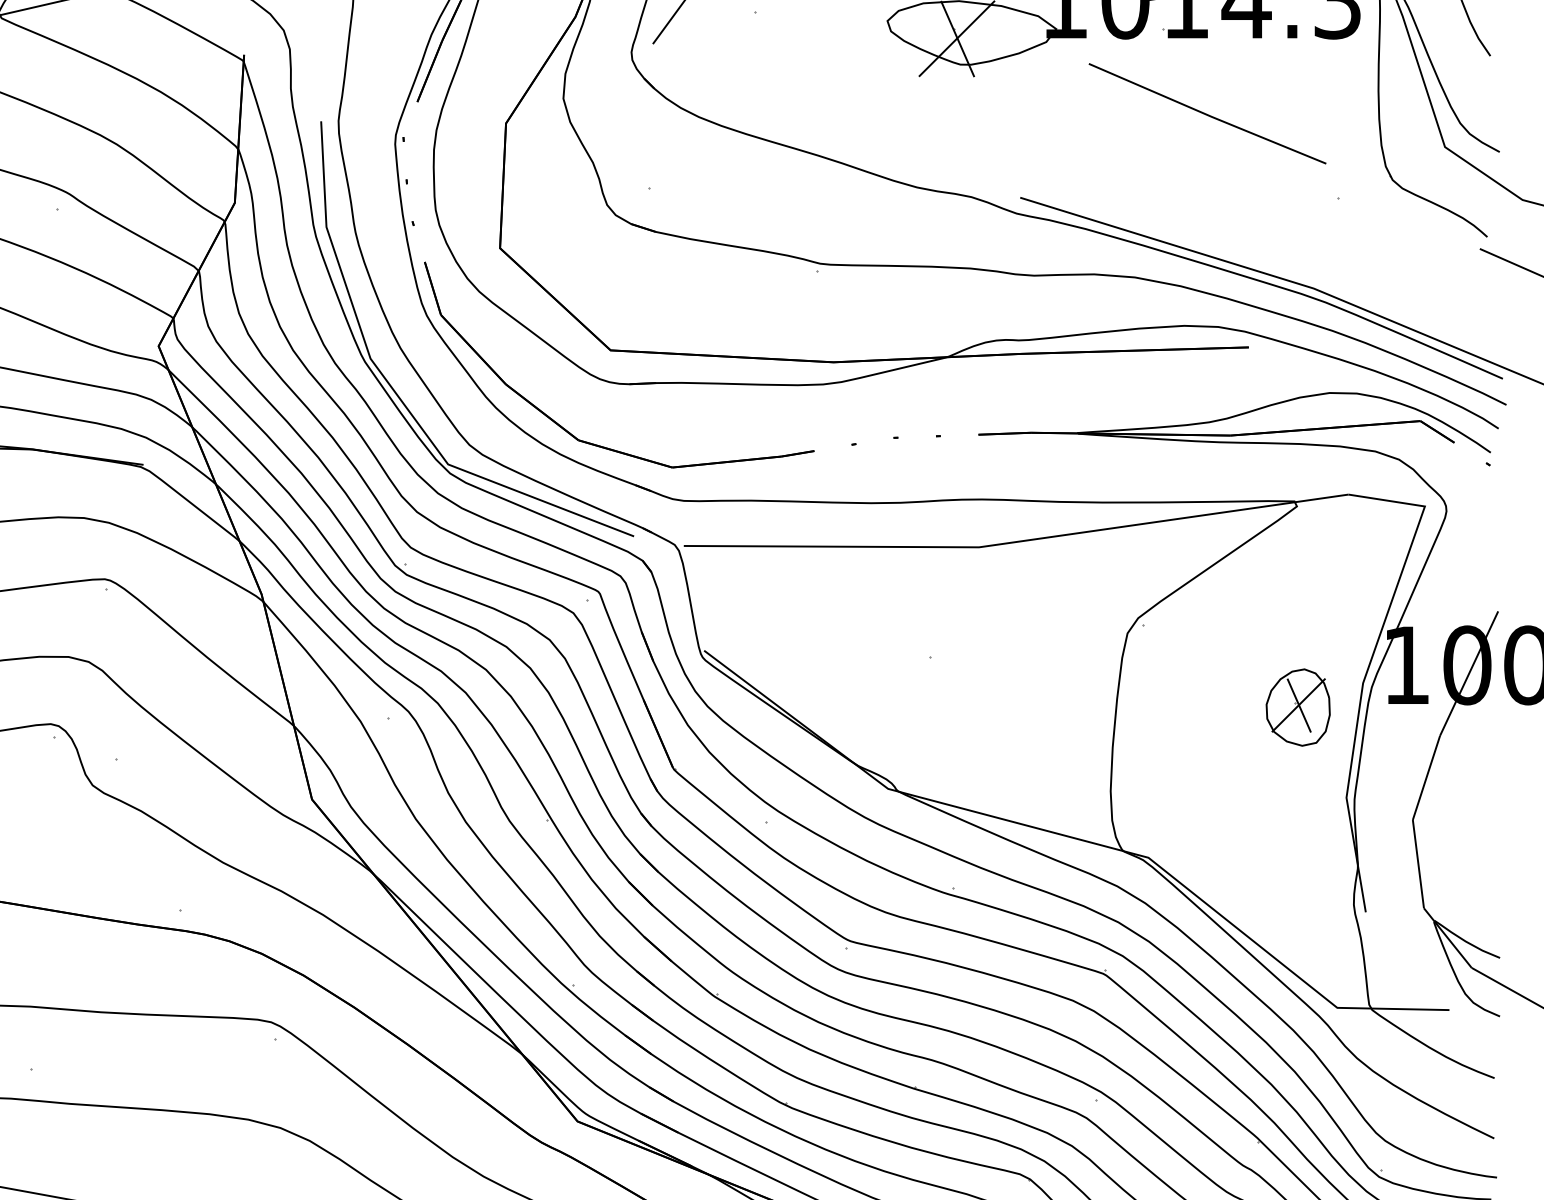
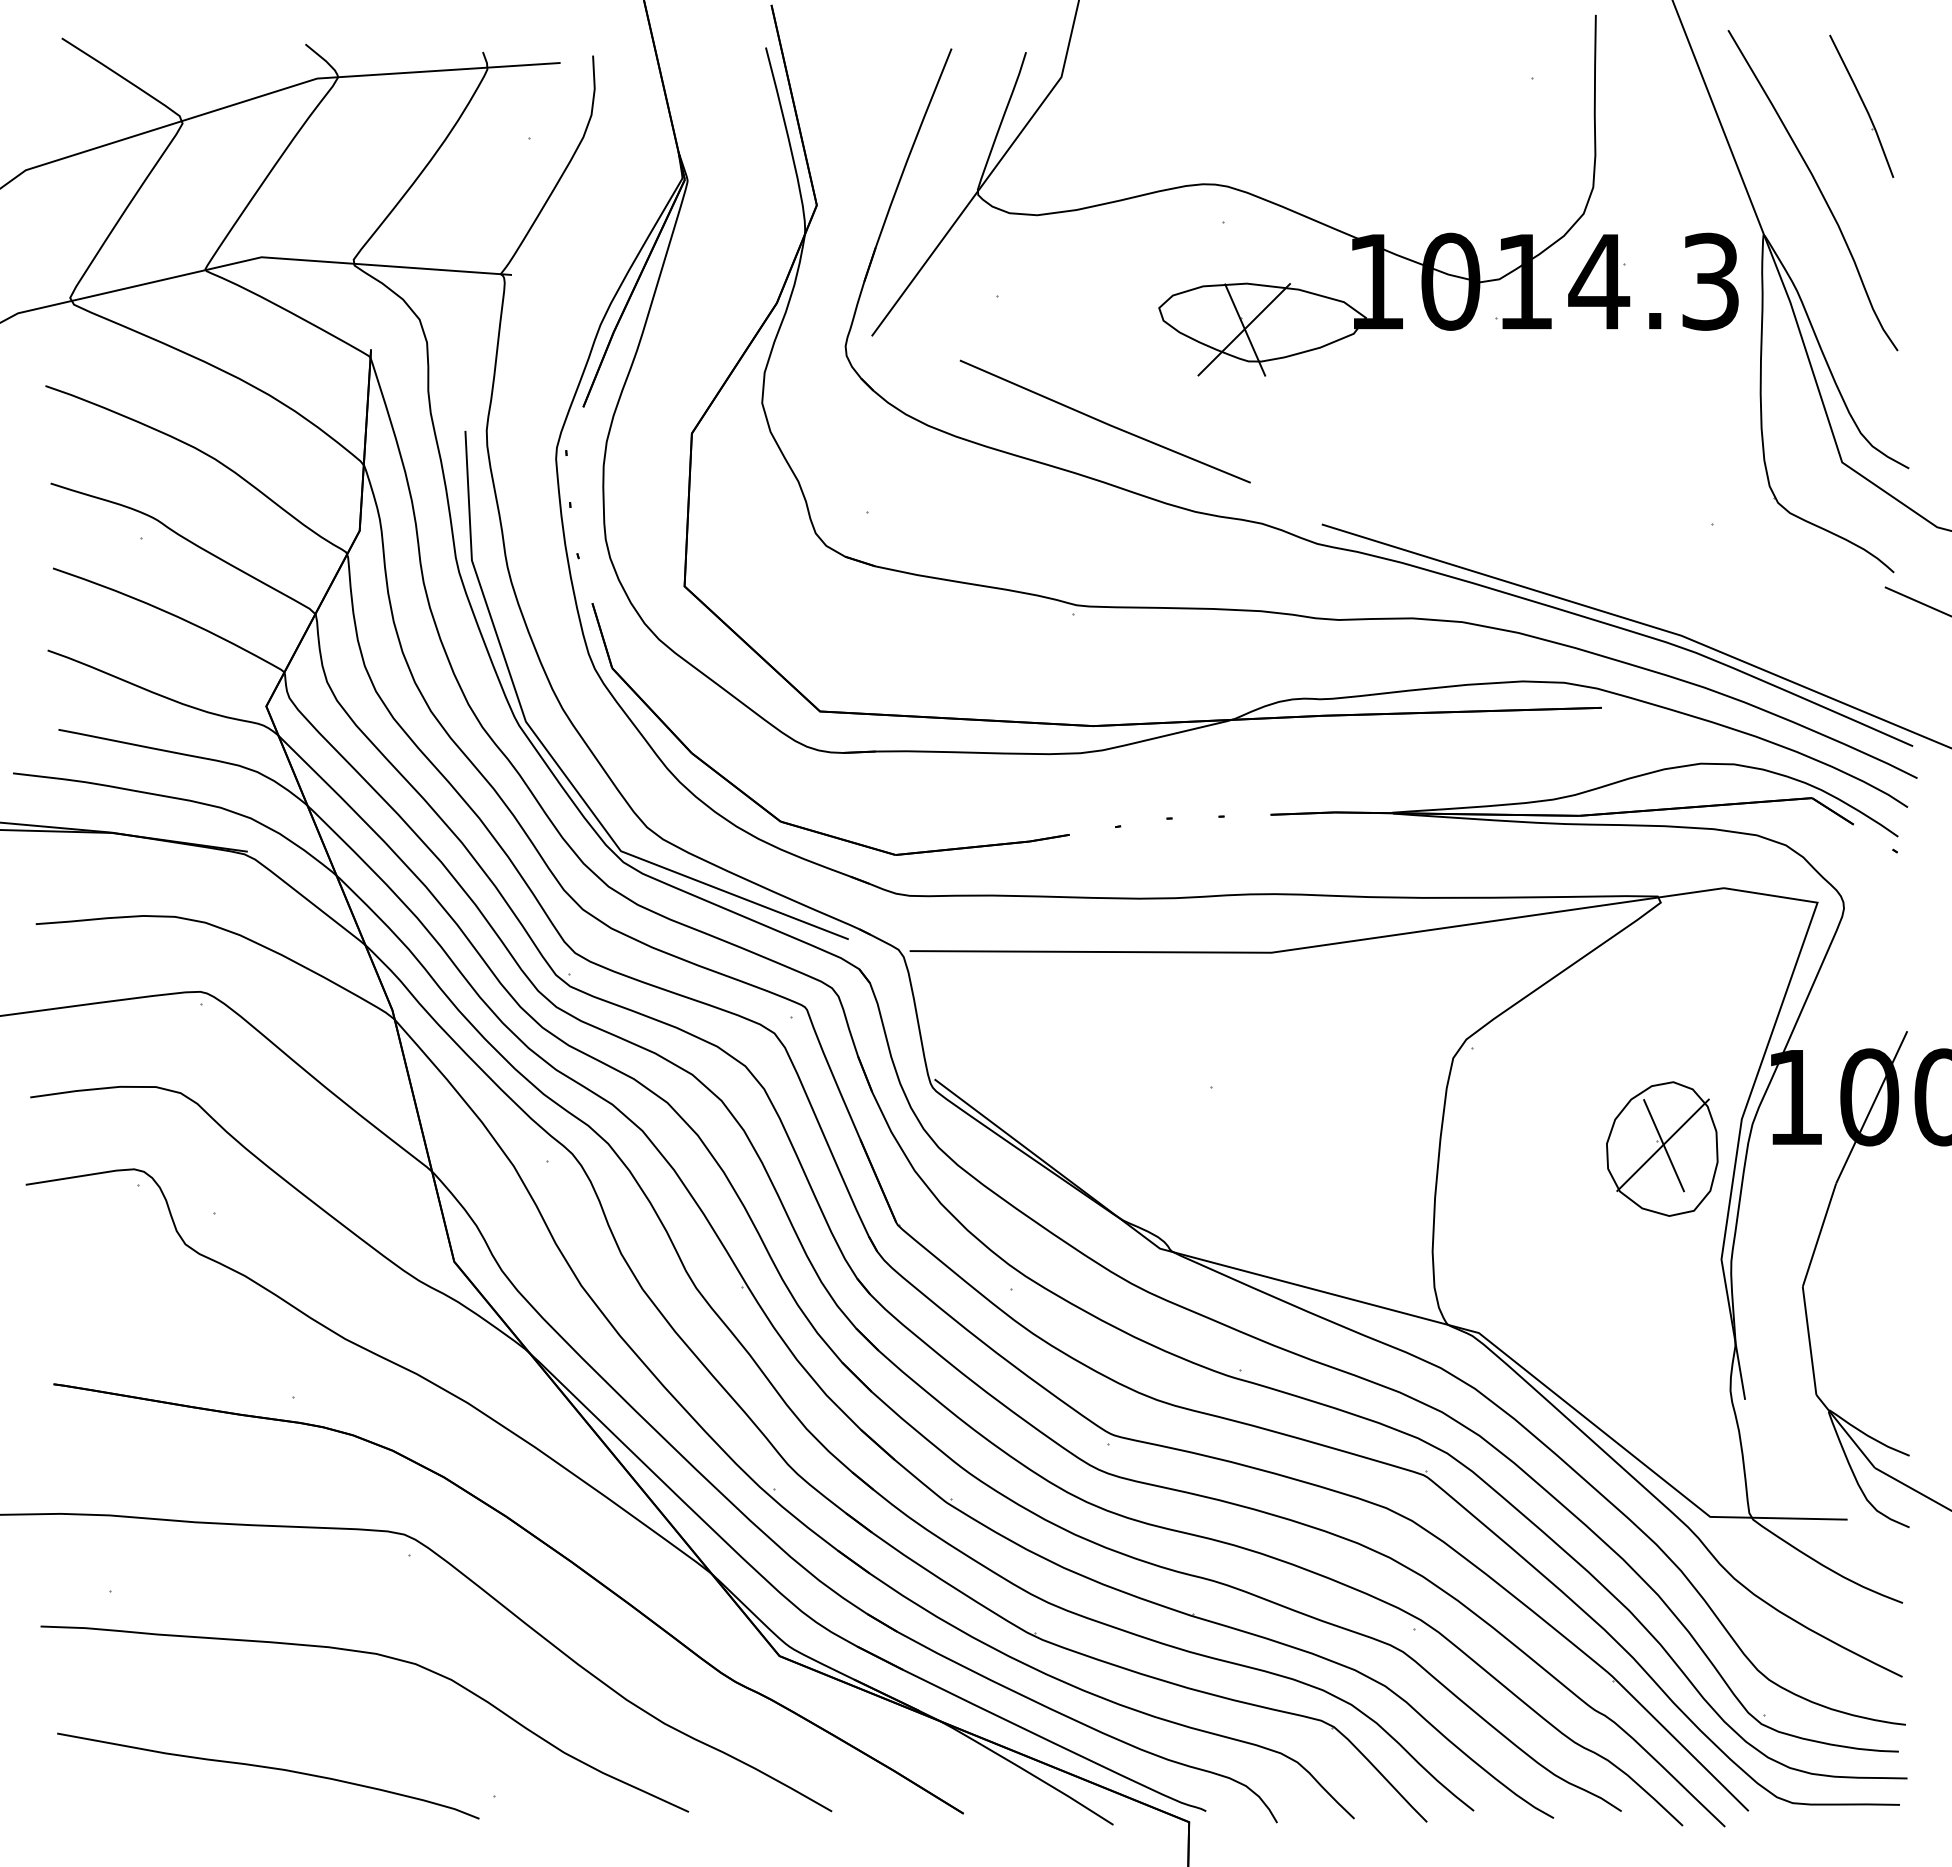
line: (1206, 113) -> (1104, 421), moved
part: (1298, 707) -> (1662, 1148), size x1.43

